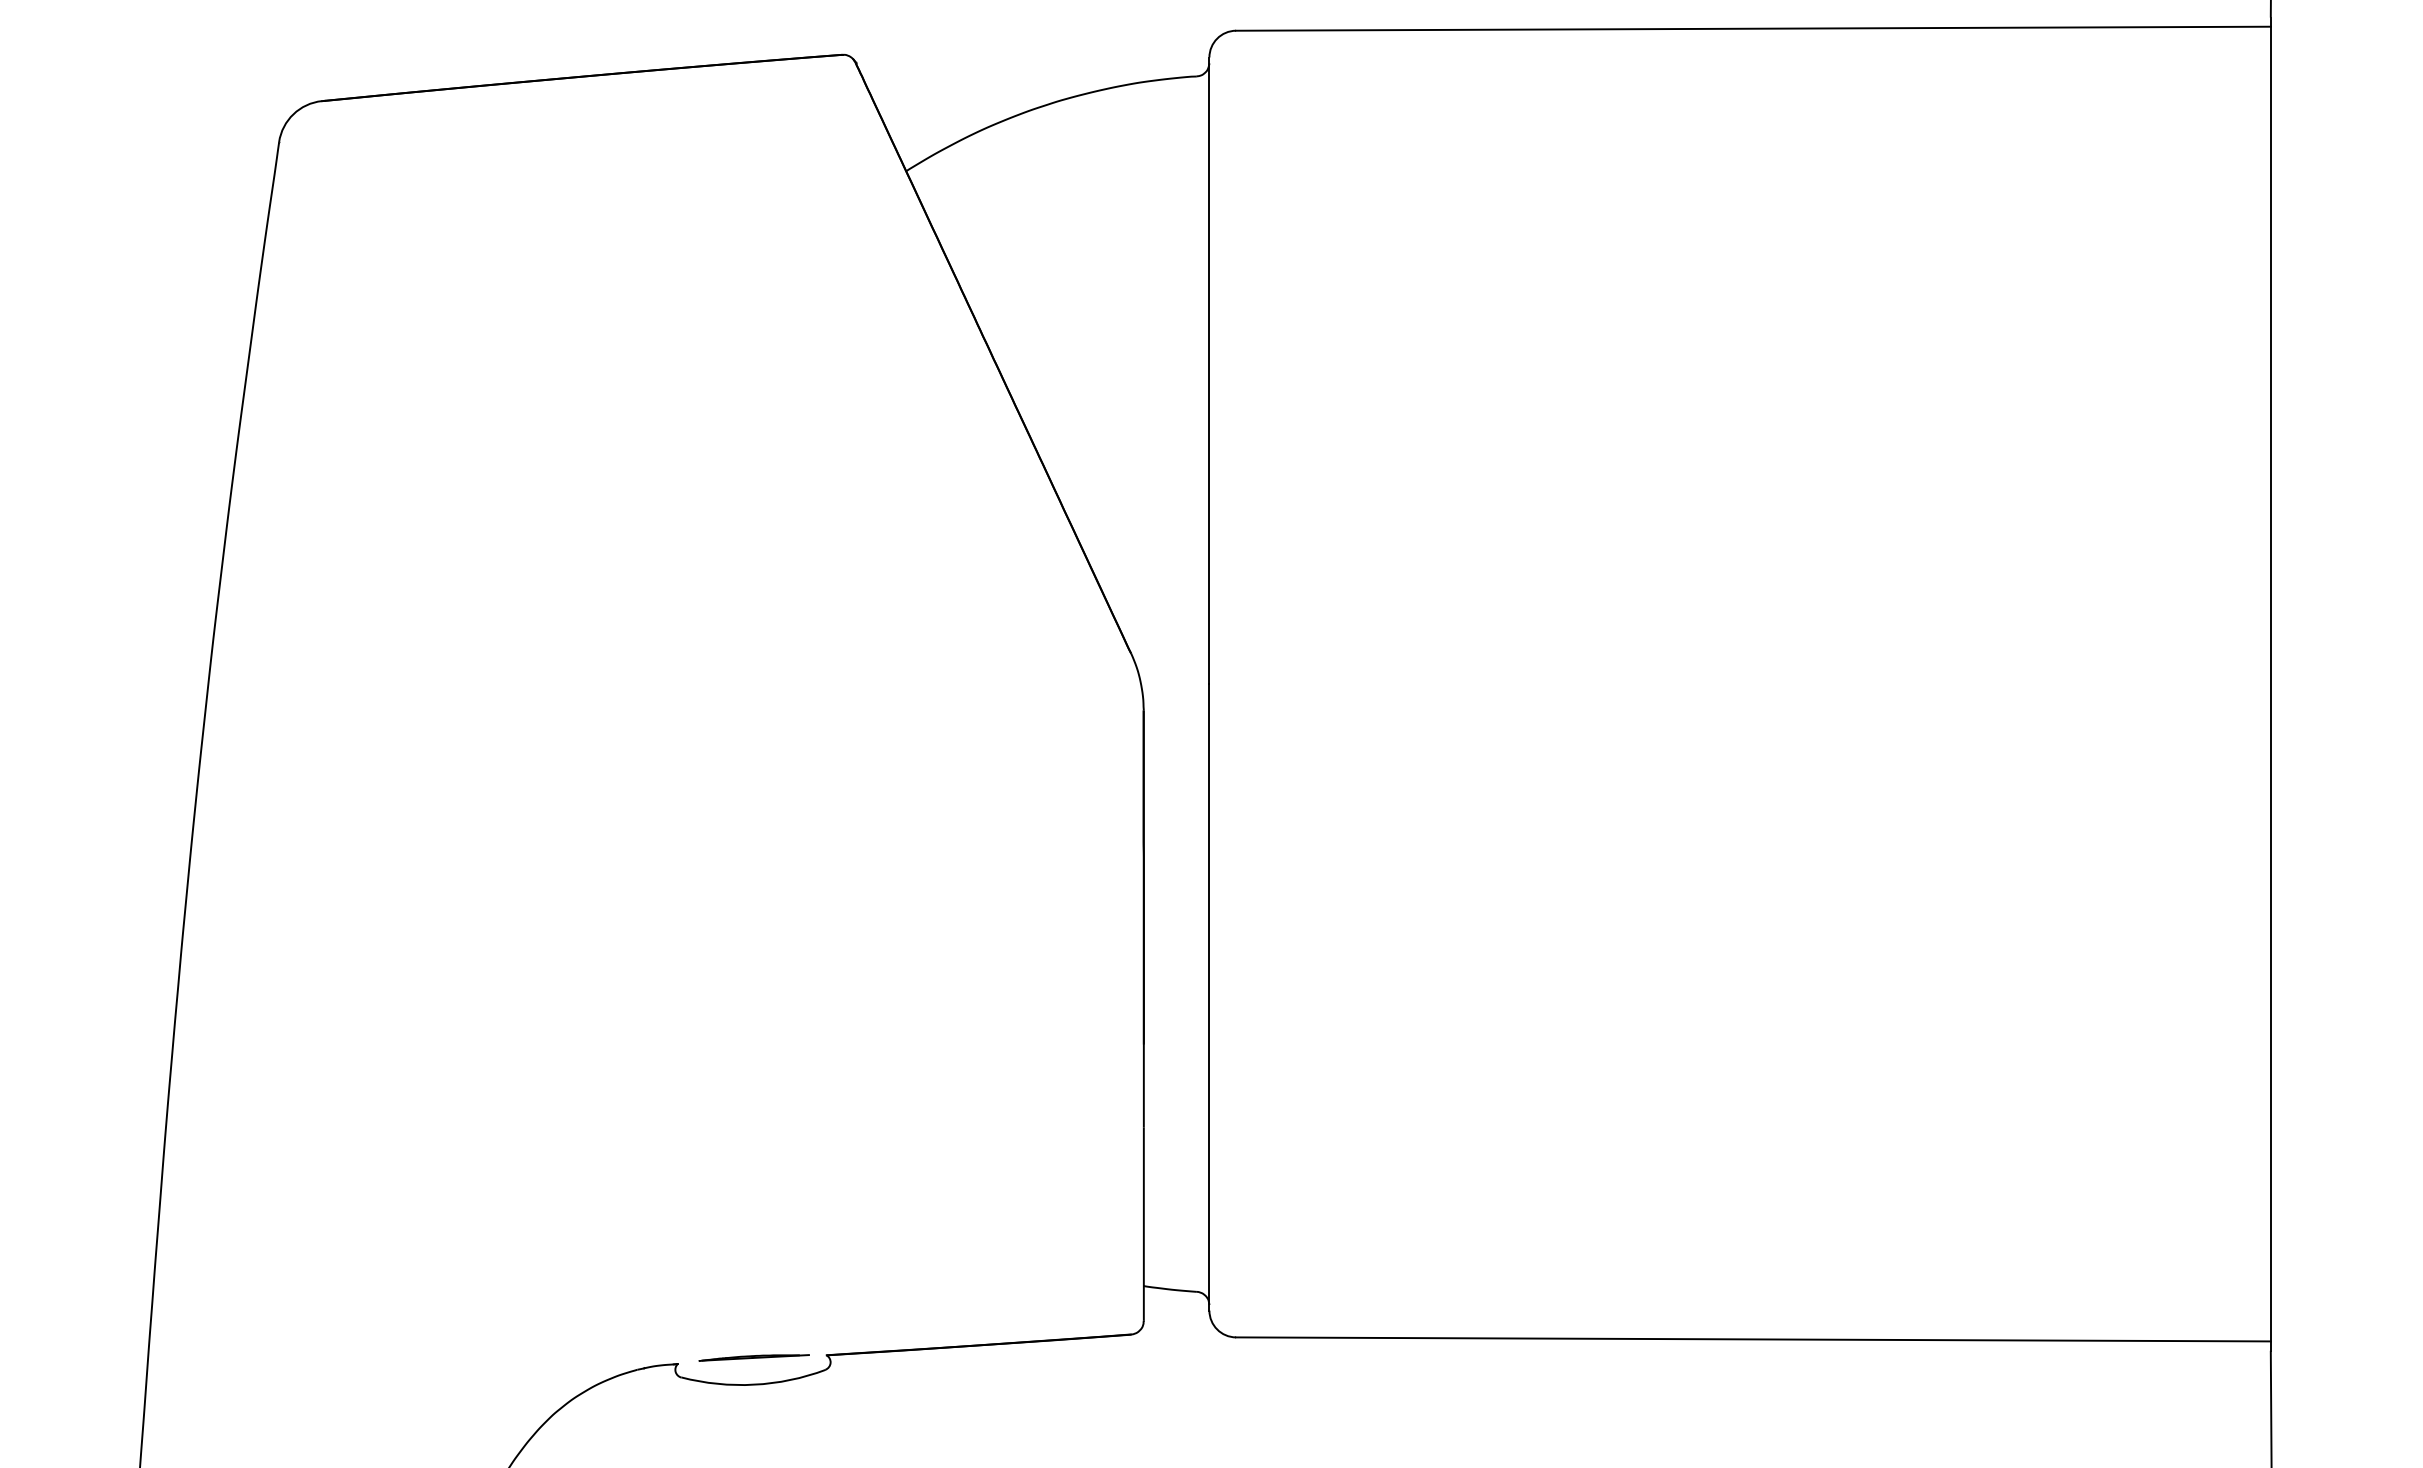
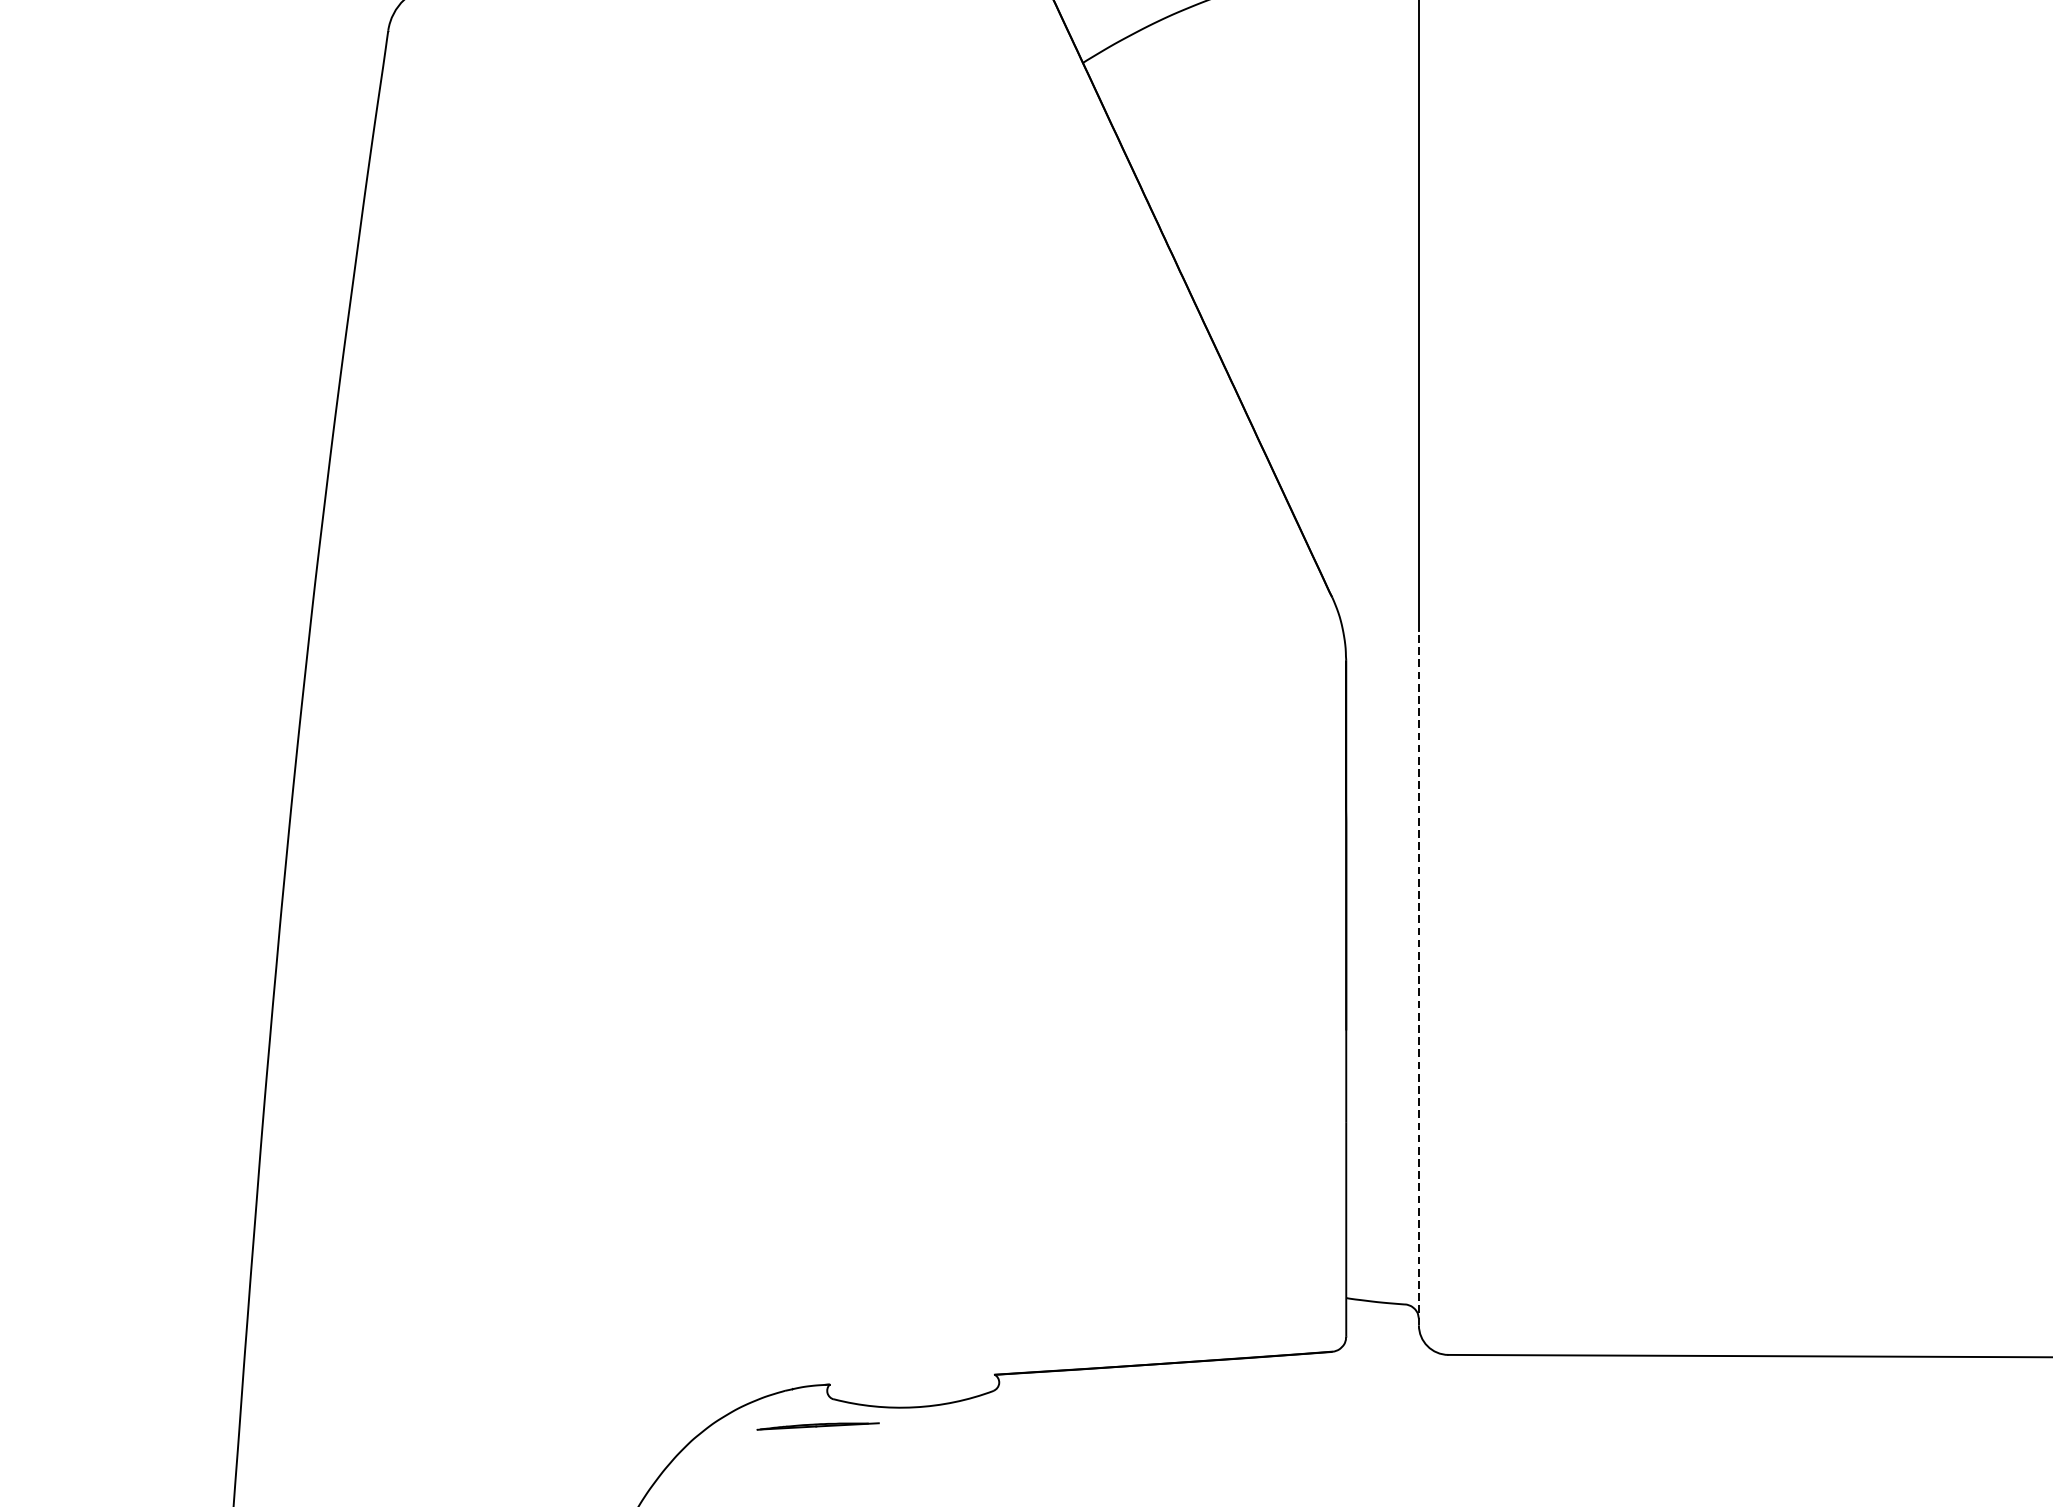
line: (1209, 996) -> (1418, 977), solid -> dashed
part: (753, 1357) -> (817, 1425), moved

